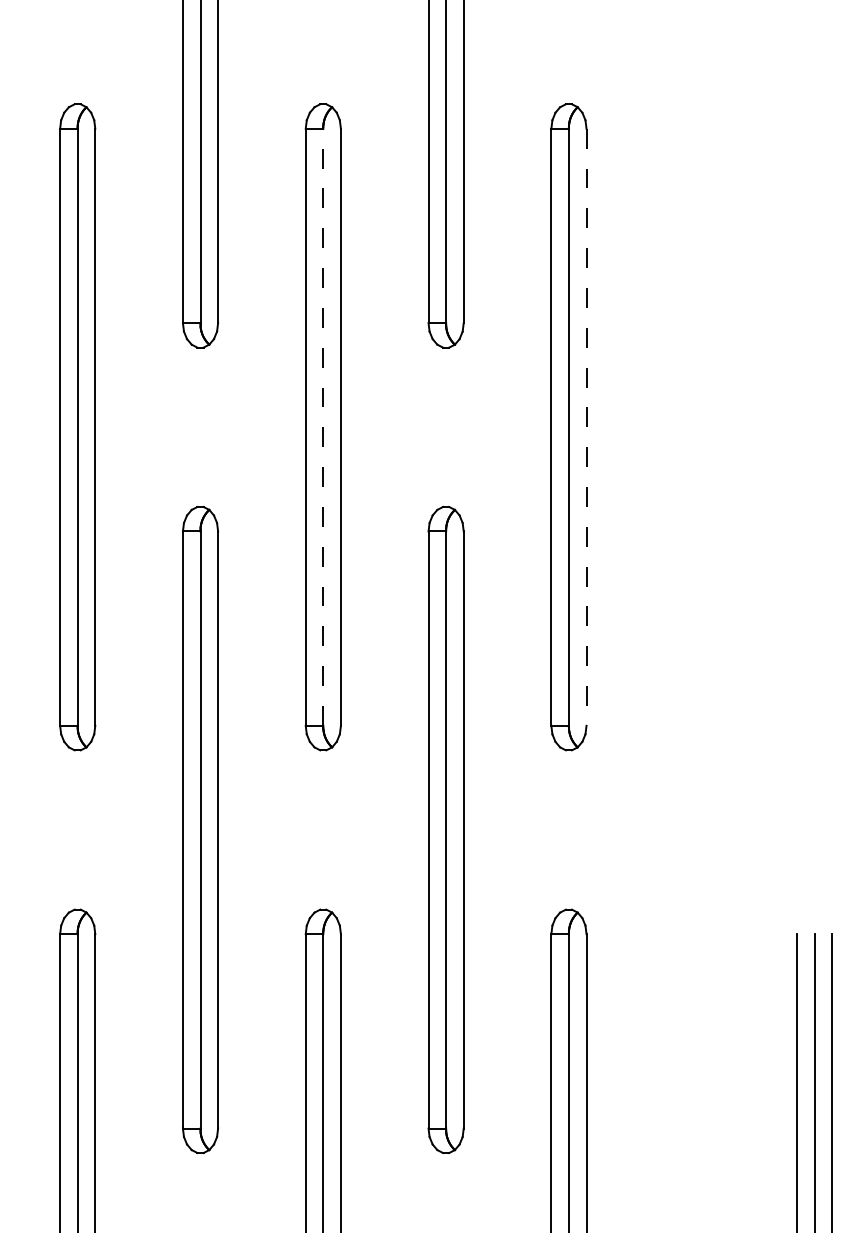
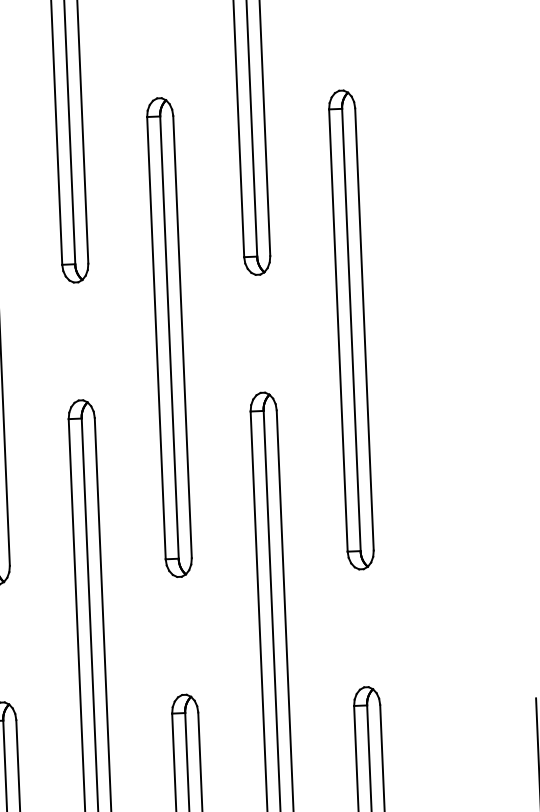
line: (323, 427) -> (169, 337), dashed -> solid
line: (586, 427) -> (364, 329), dashed -> solid

